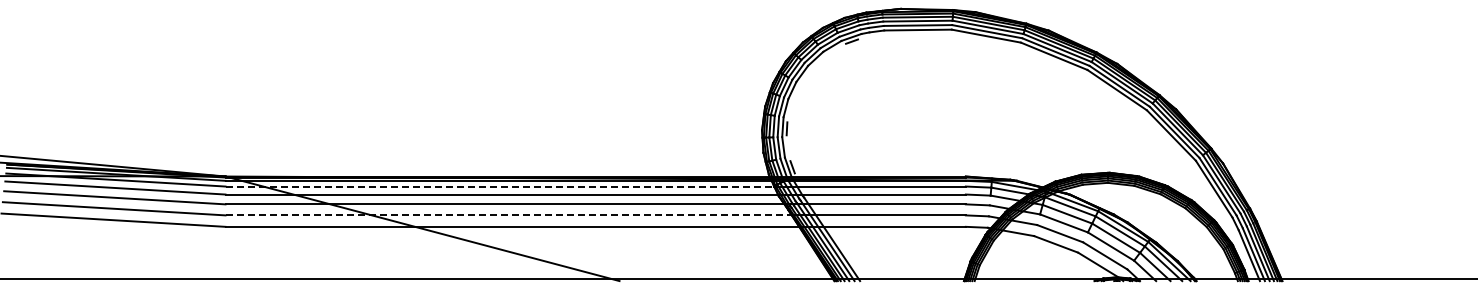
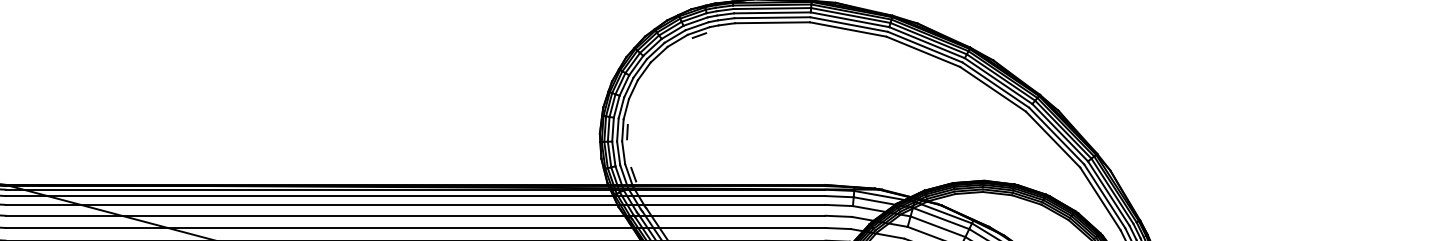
line: (500, 186) -> (310, 195), dashed -> solid
line: (509, 215) -> (320, 228), dashed -> solid

